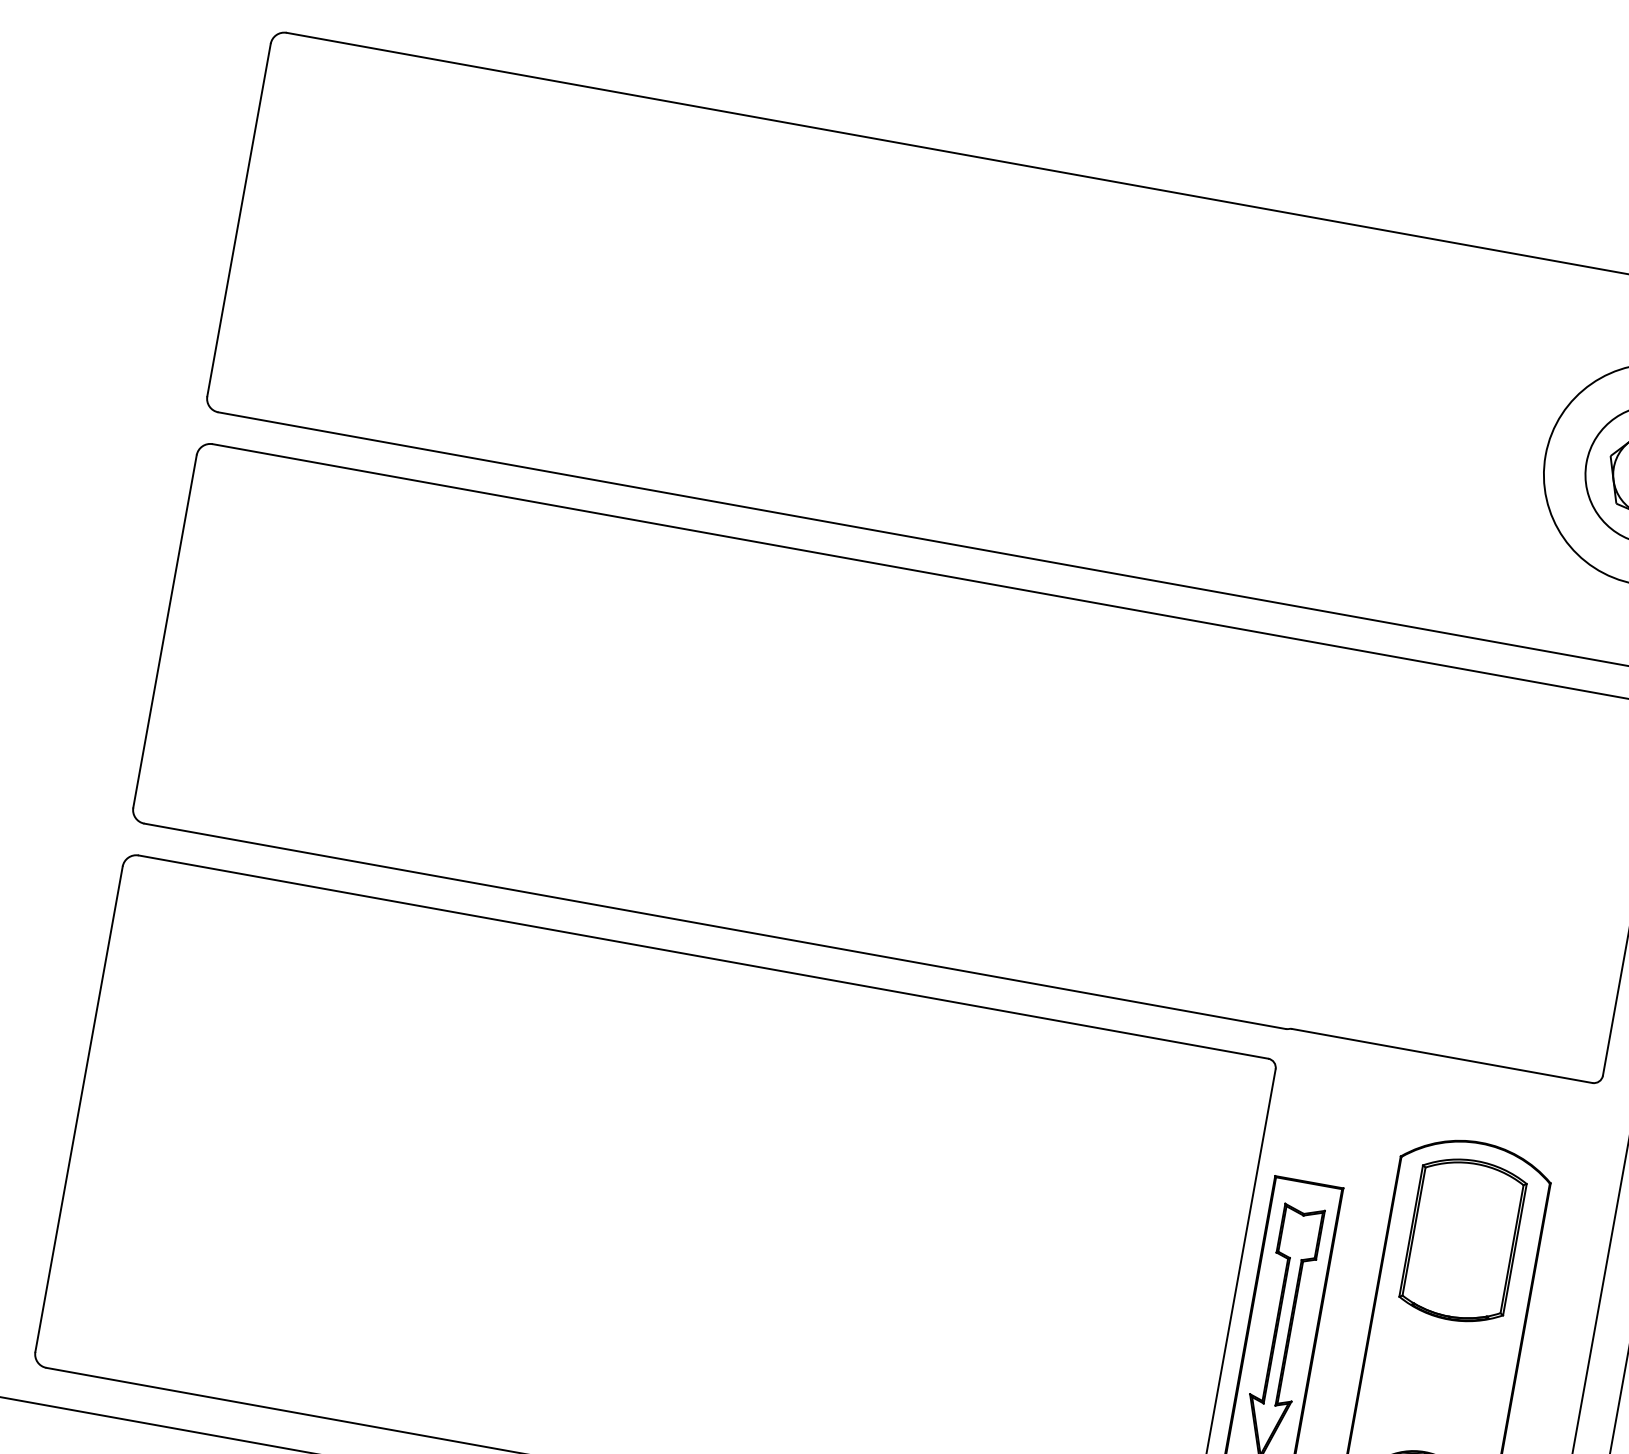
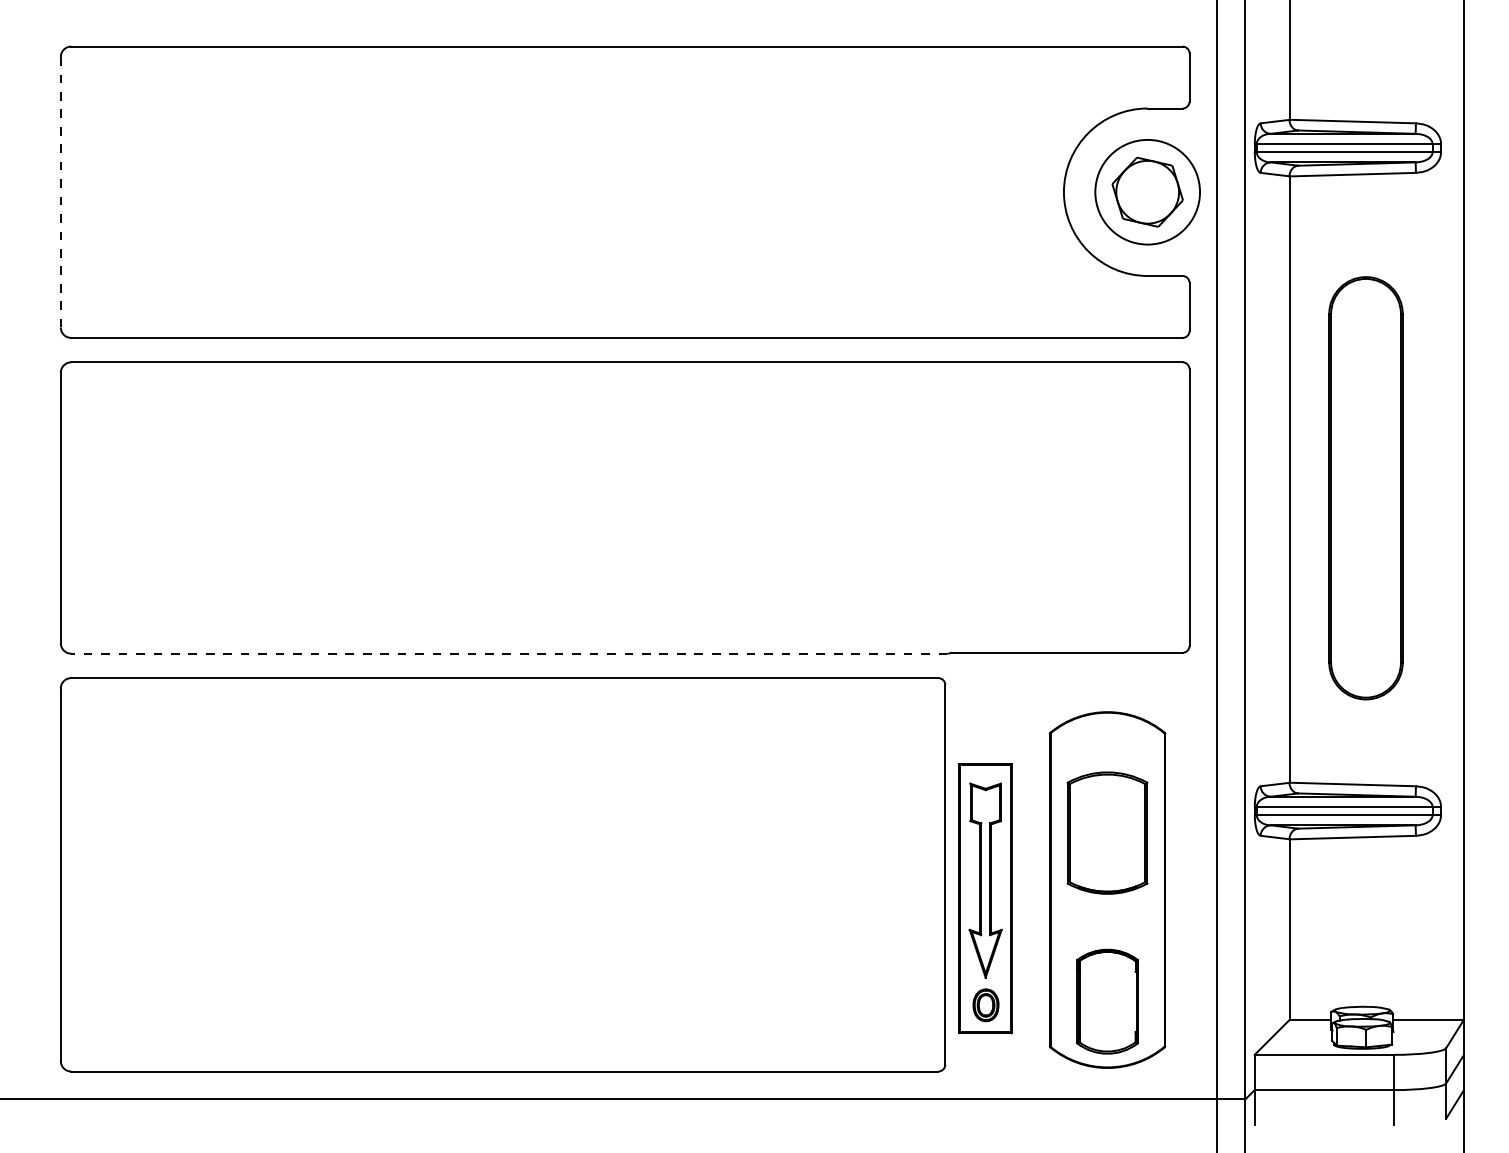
line: (238, 219) -> (60, 191), solid -> dashed
line: (714, 925) -> (508, 653), solid -> dashed
part: (1463, 1239) -> (1107, 832), moved

